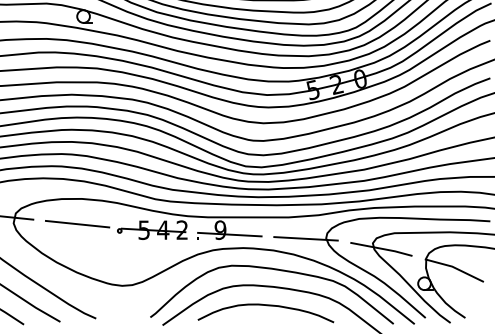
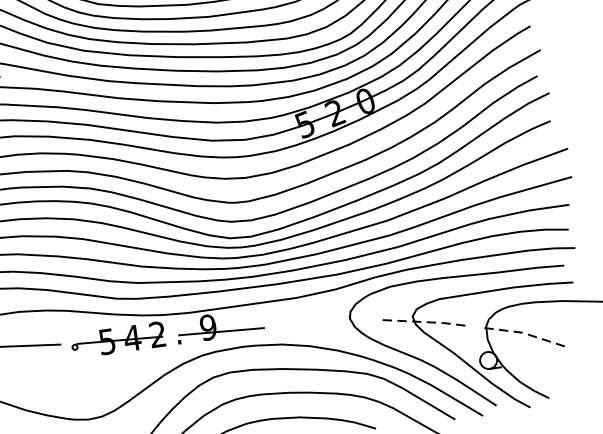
line: (305, 238) -> (322, 322), removed
line: (382, 248) -> (426, 321), solid -> dashed
line: (454, 267) -> (525, 333), solid -> dashed

